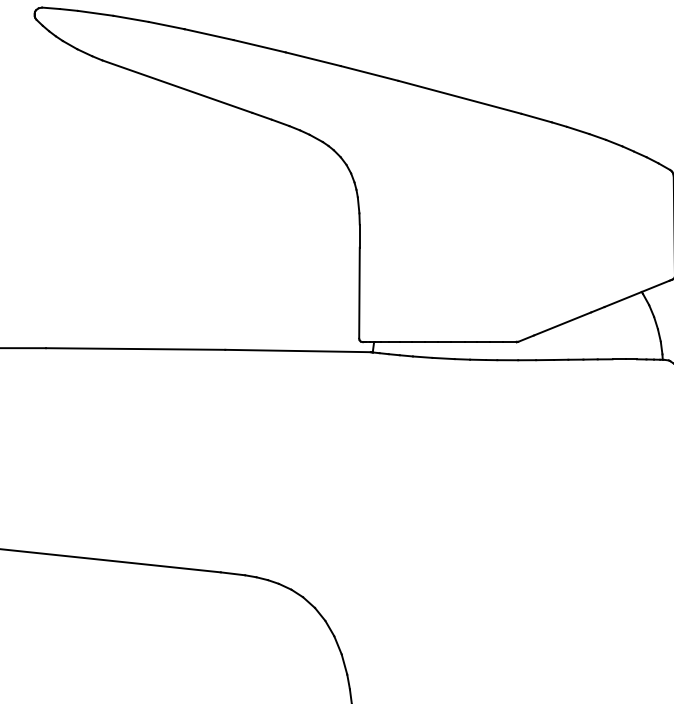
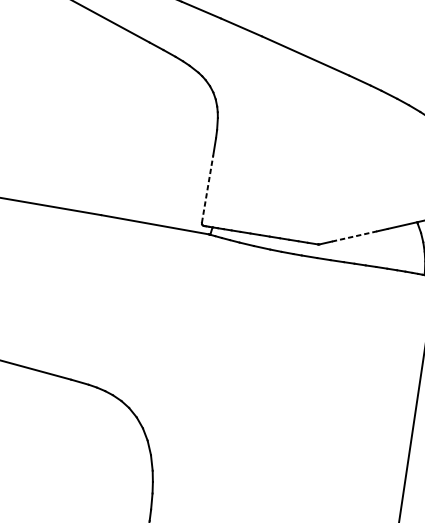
line: (359, 292) -> (207, 188), solid -> dashed
line: (562, 323) -> (354, 236), solid -> dashed

